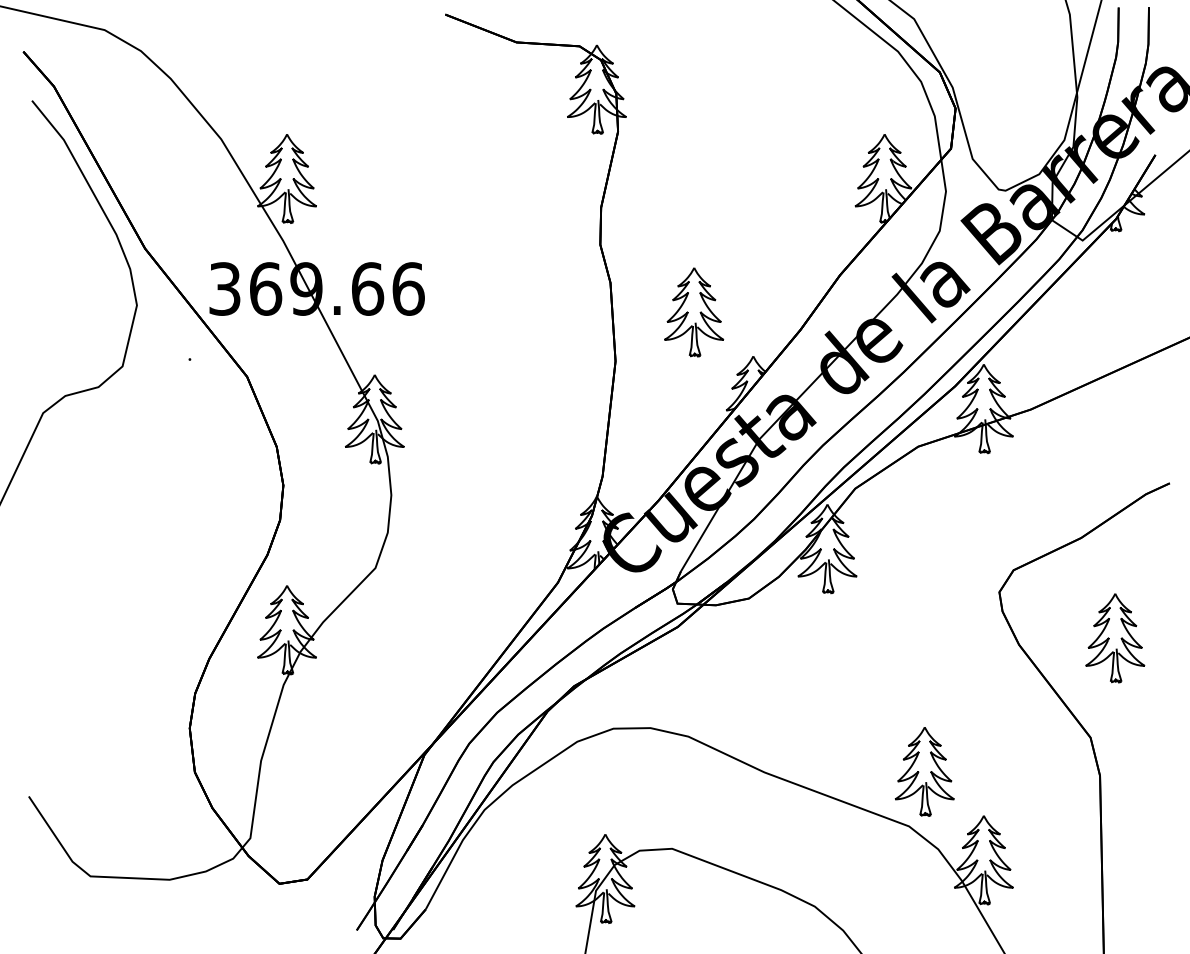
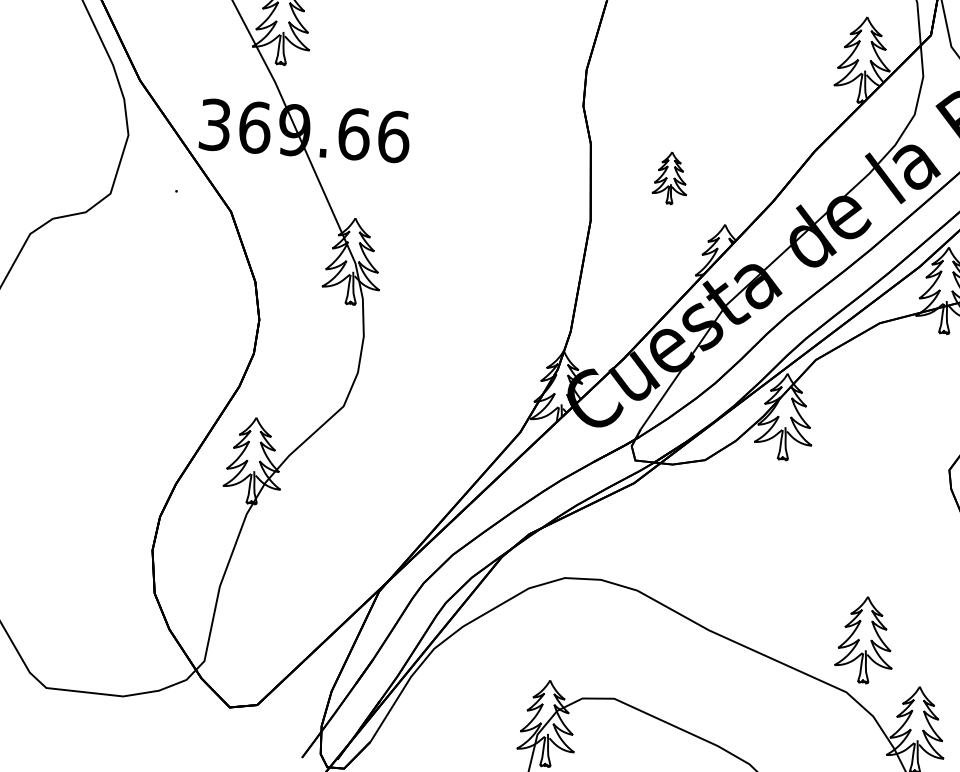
part: (694, 312) -> (670, 178), size x0.6

